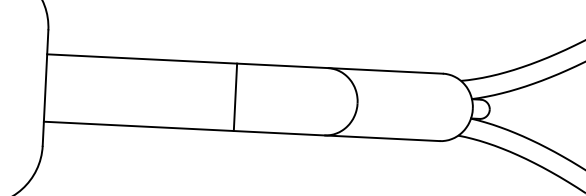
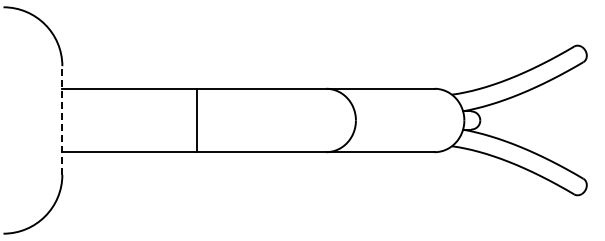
line: (45, 88) -> (62, 120), solid -> dashed
line: (235, 97) -> (197, 120), moved

